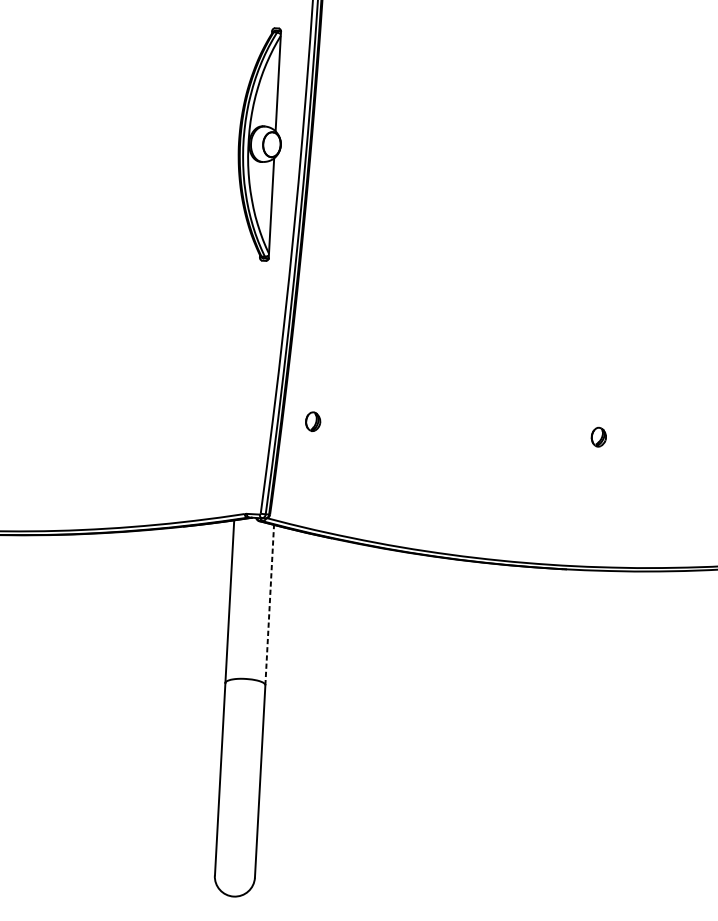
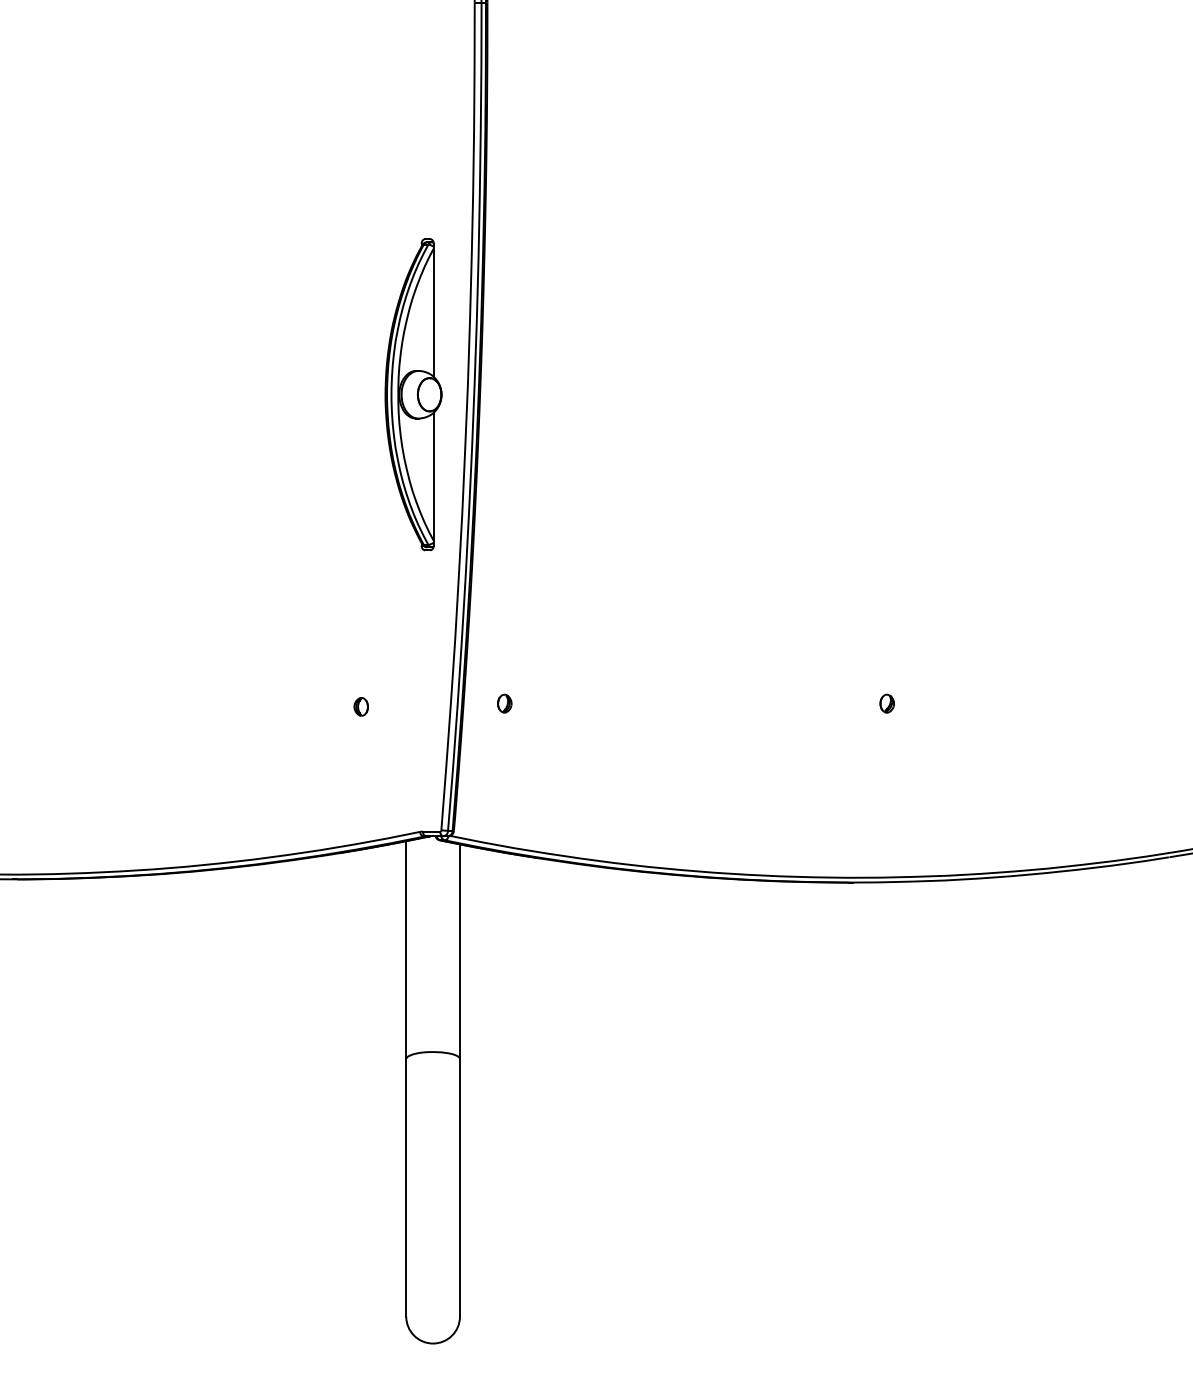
part: (259, 143) -> (413, 394), moved
part: (205, 417) -> (360, 706), added
part: (313, 421) -> (504, 703), size x0.71
part: (598, 437) -> (886, 703), size x0.71
line: (269, 604) -> (459, 951), dashed -> solid

